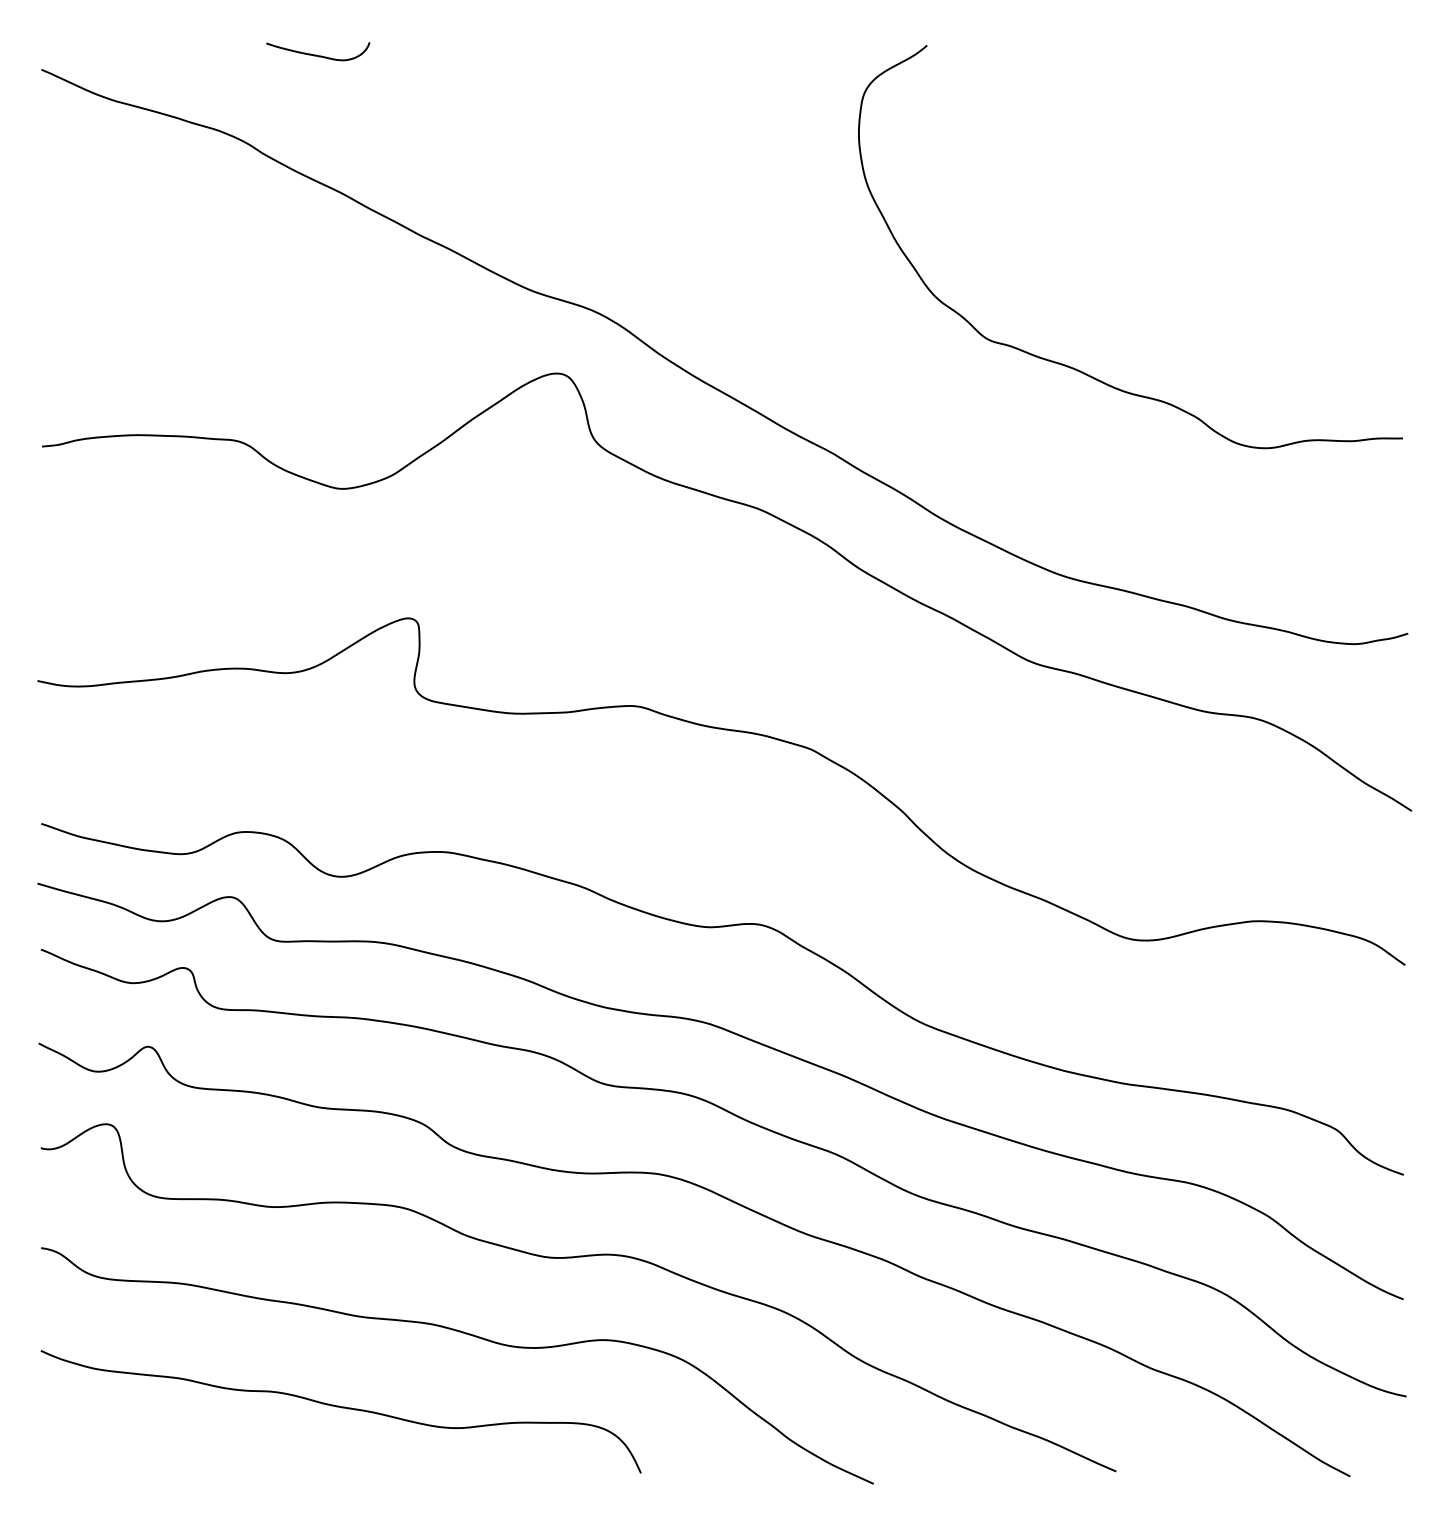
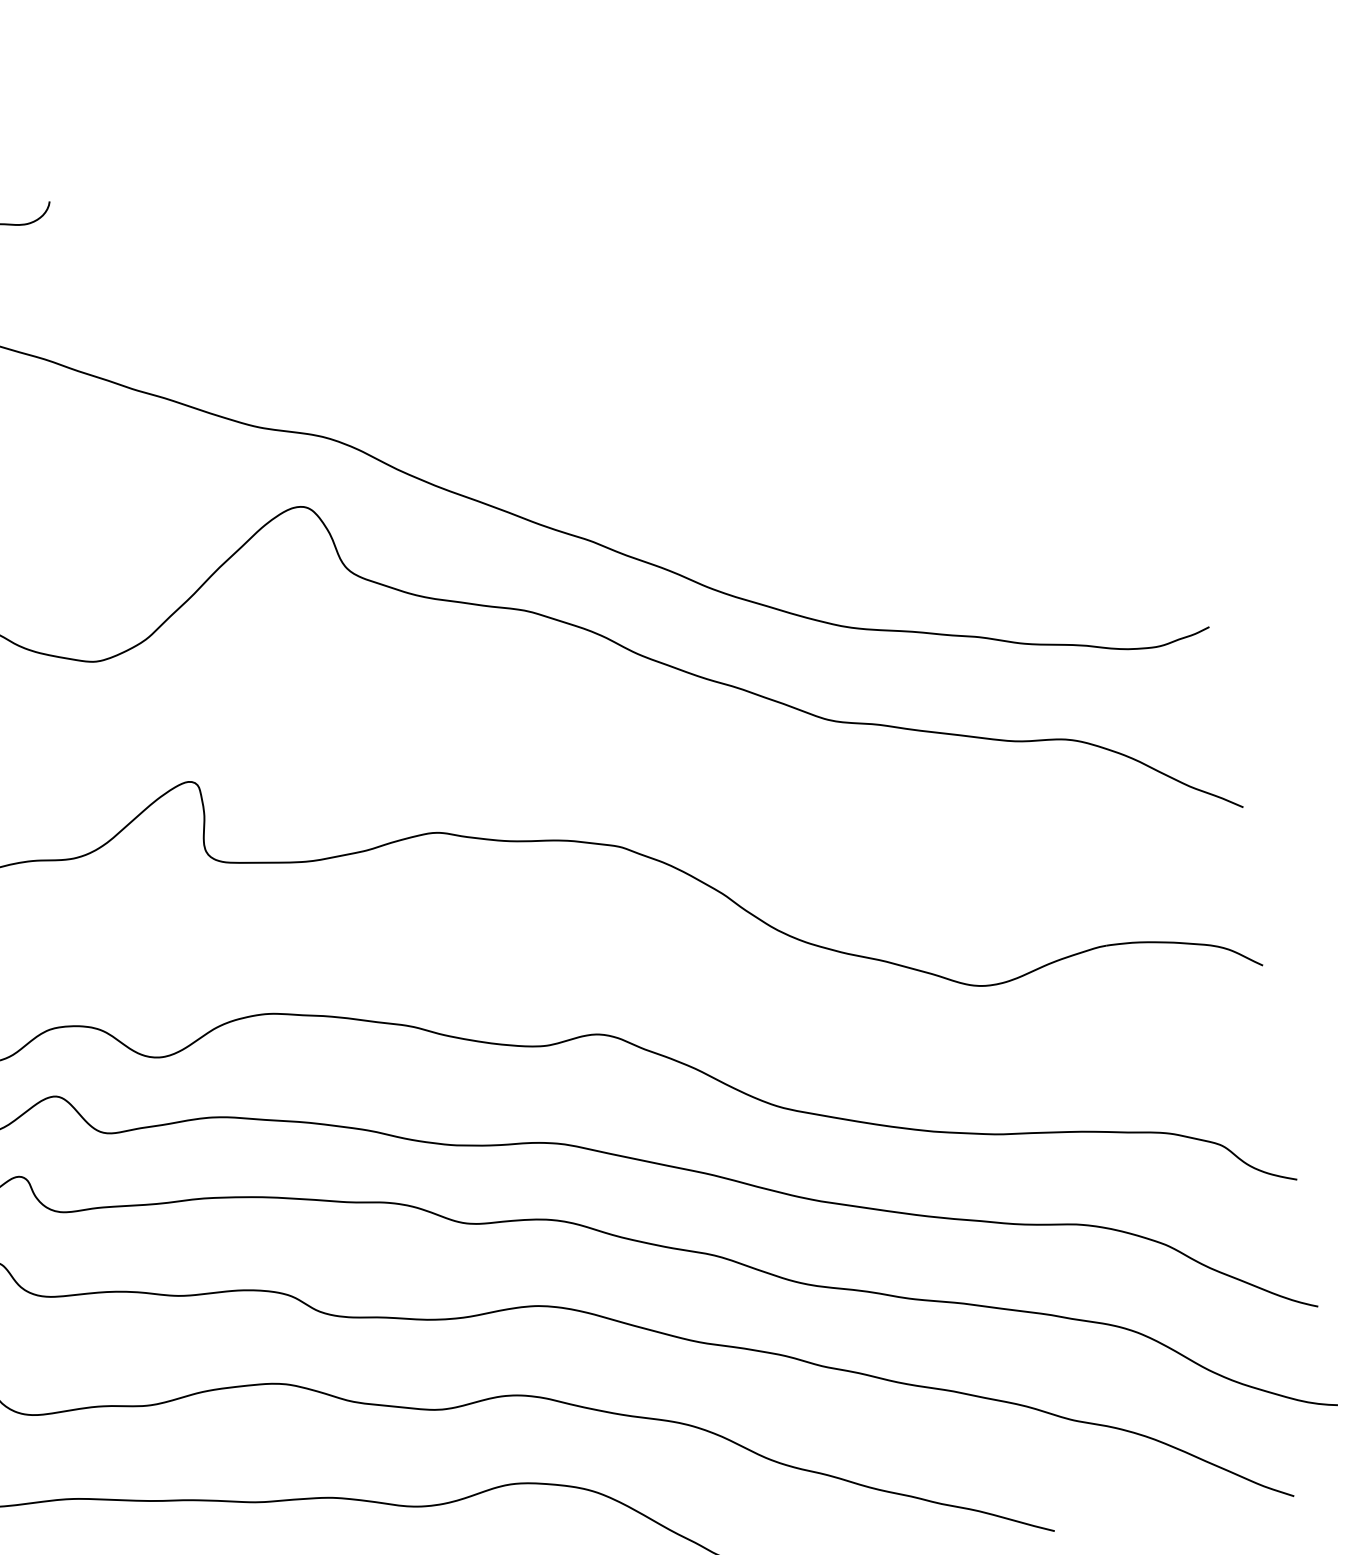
curve: (1076, 368) -> (825, 413), removed

